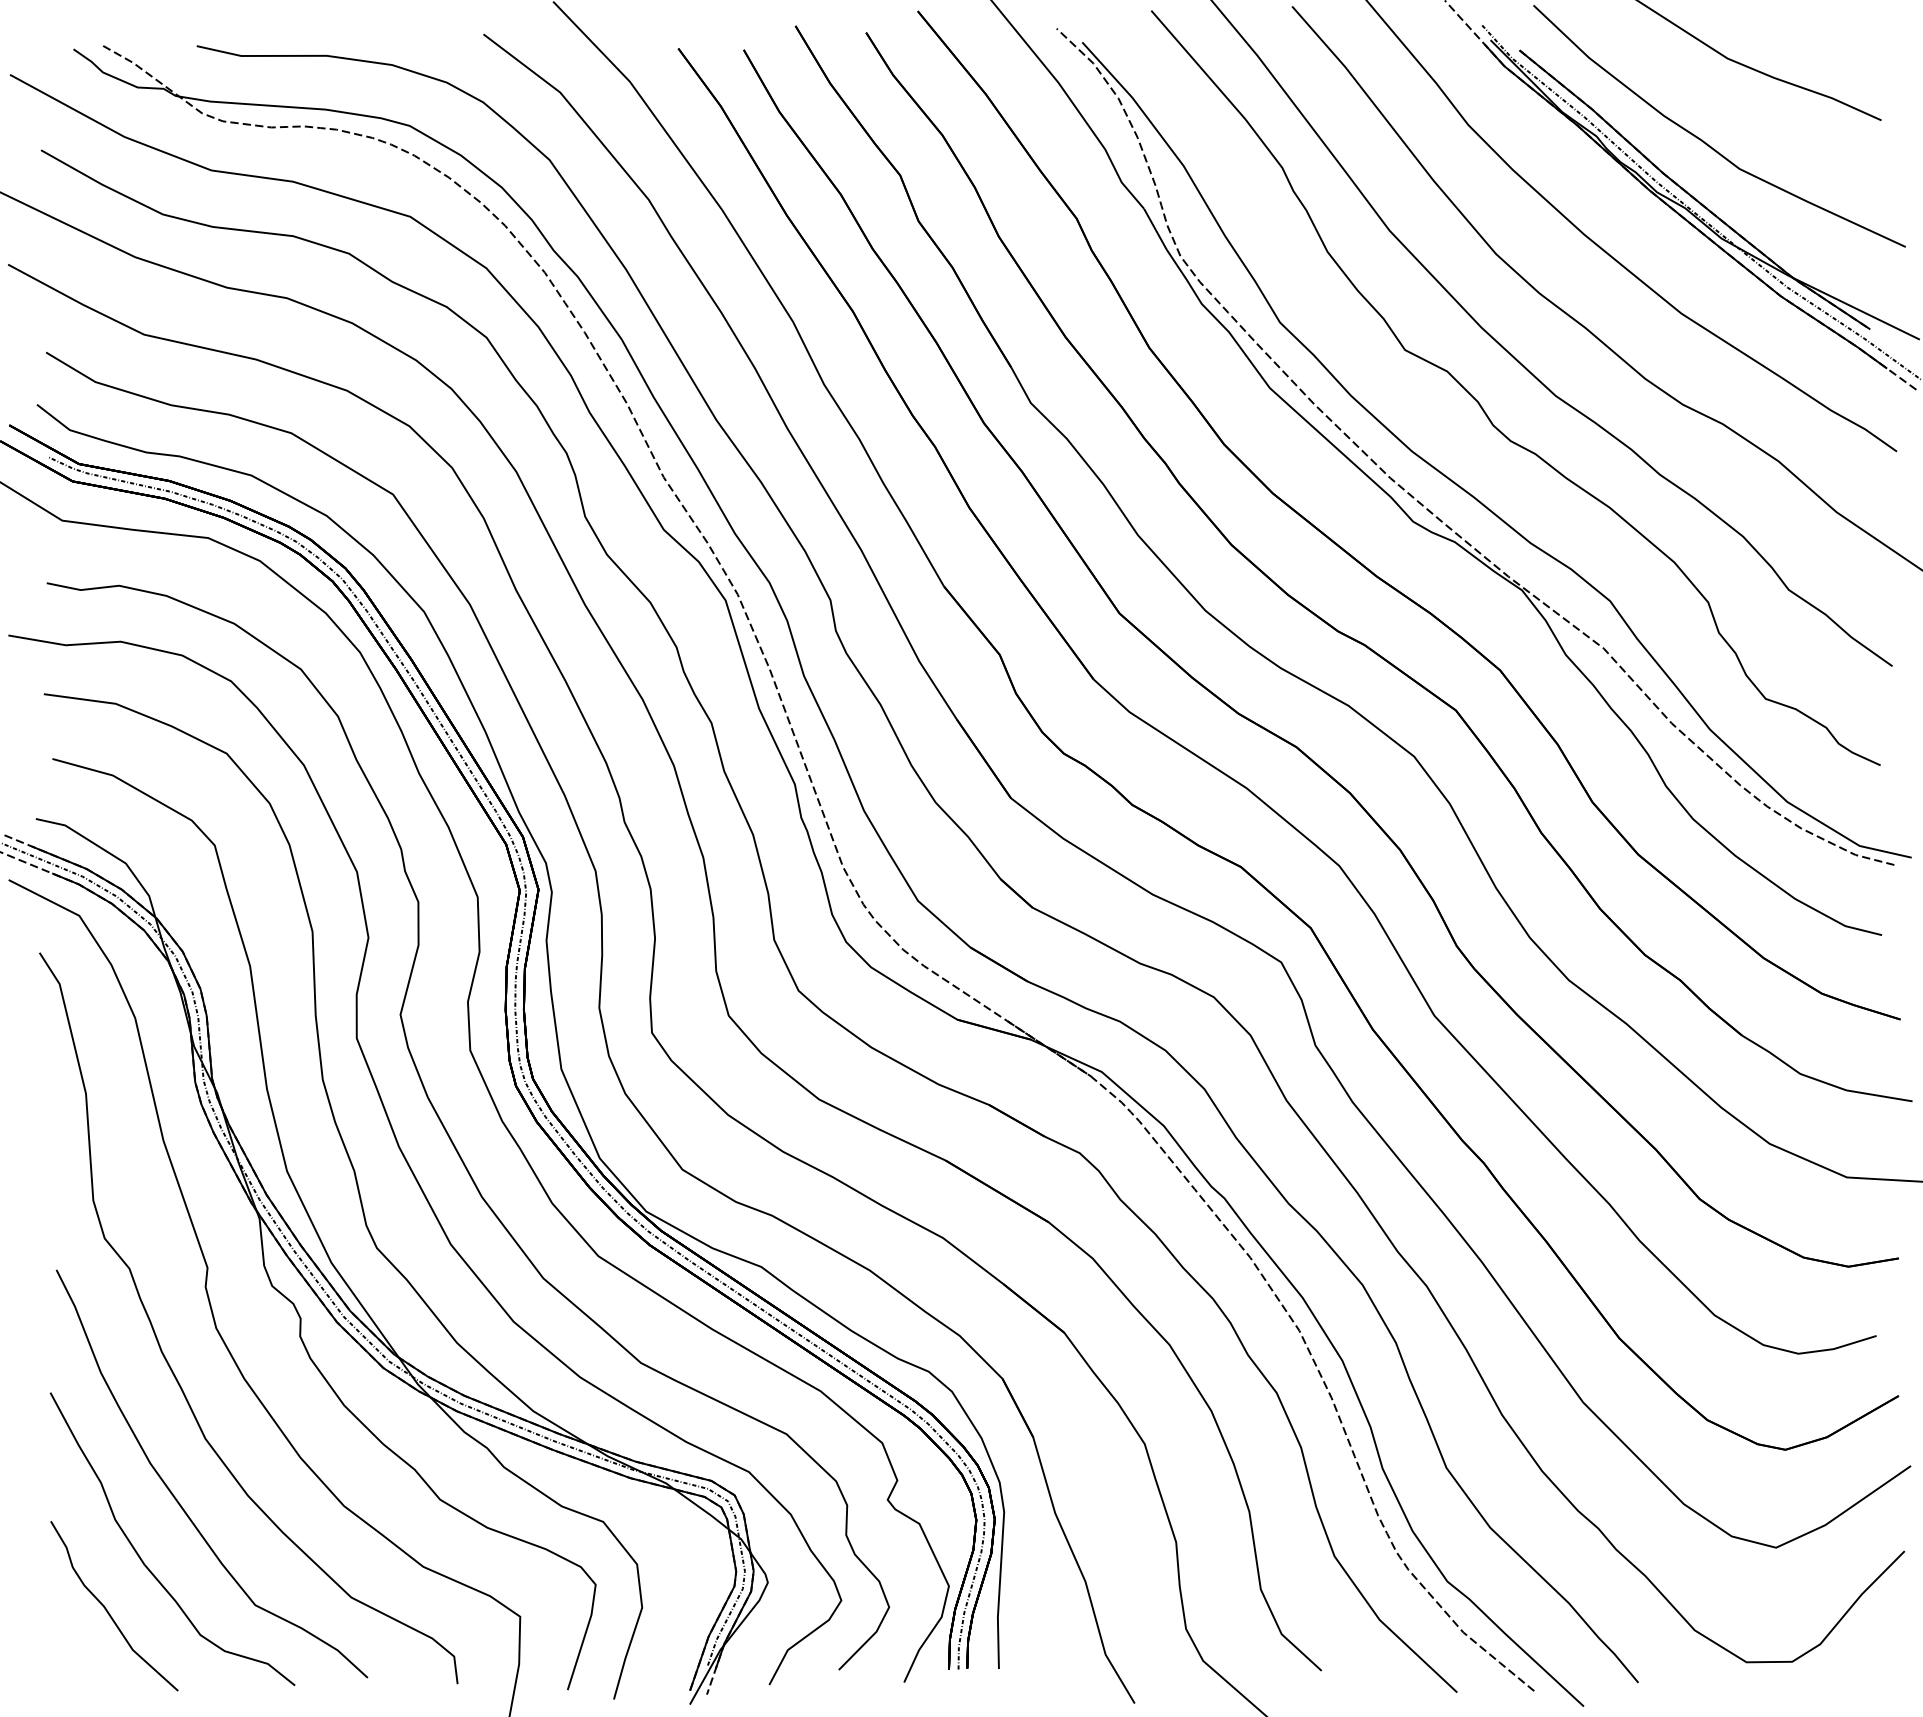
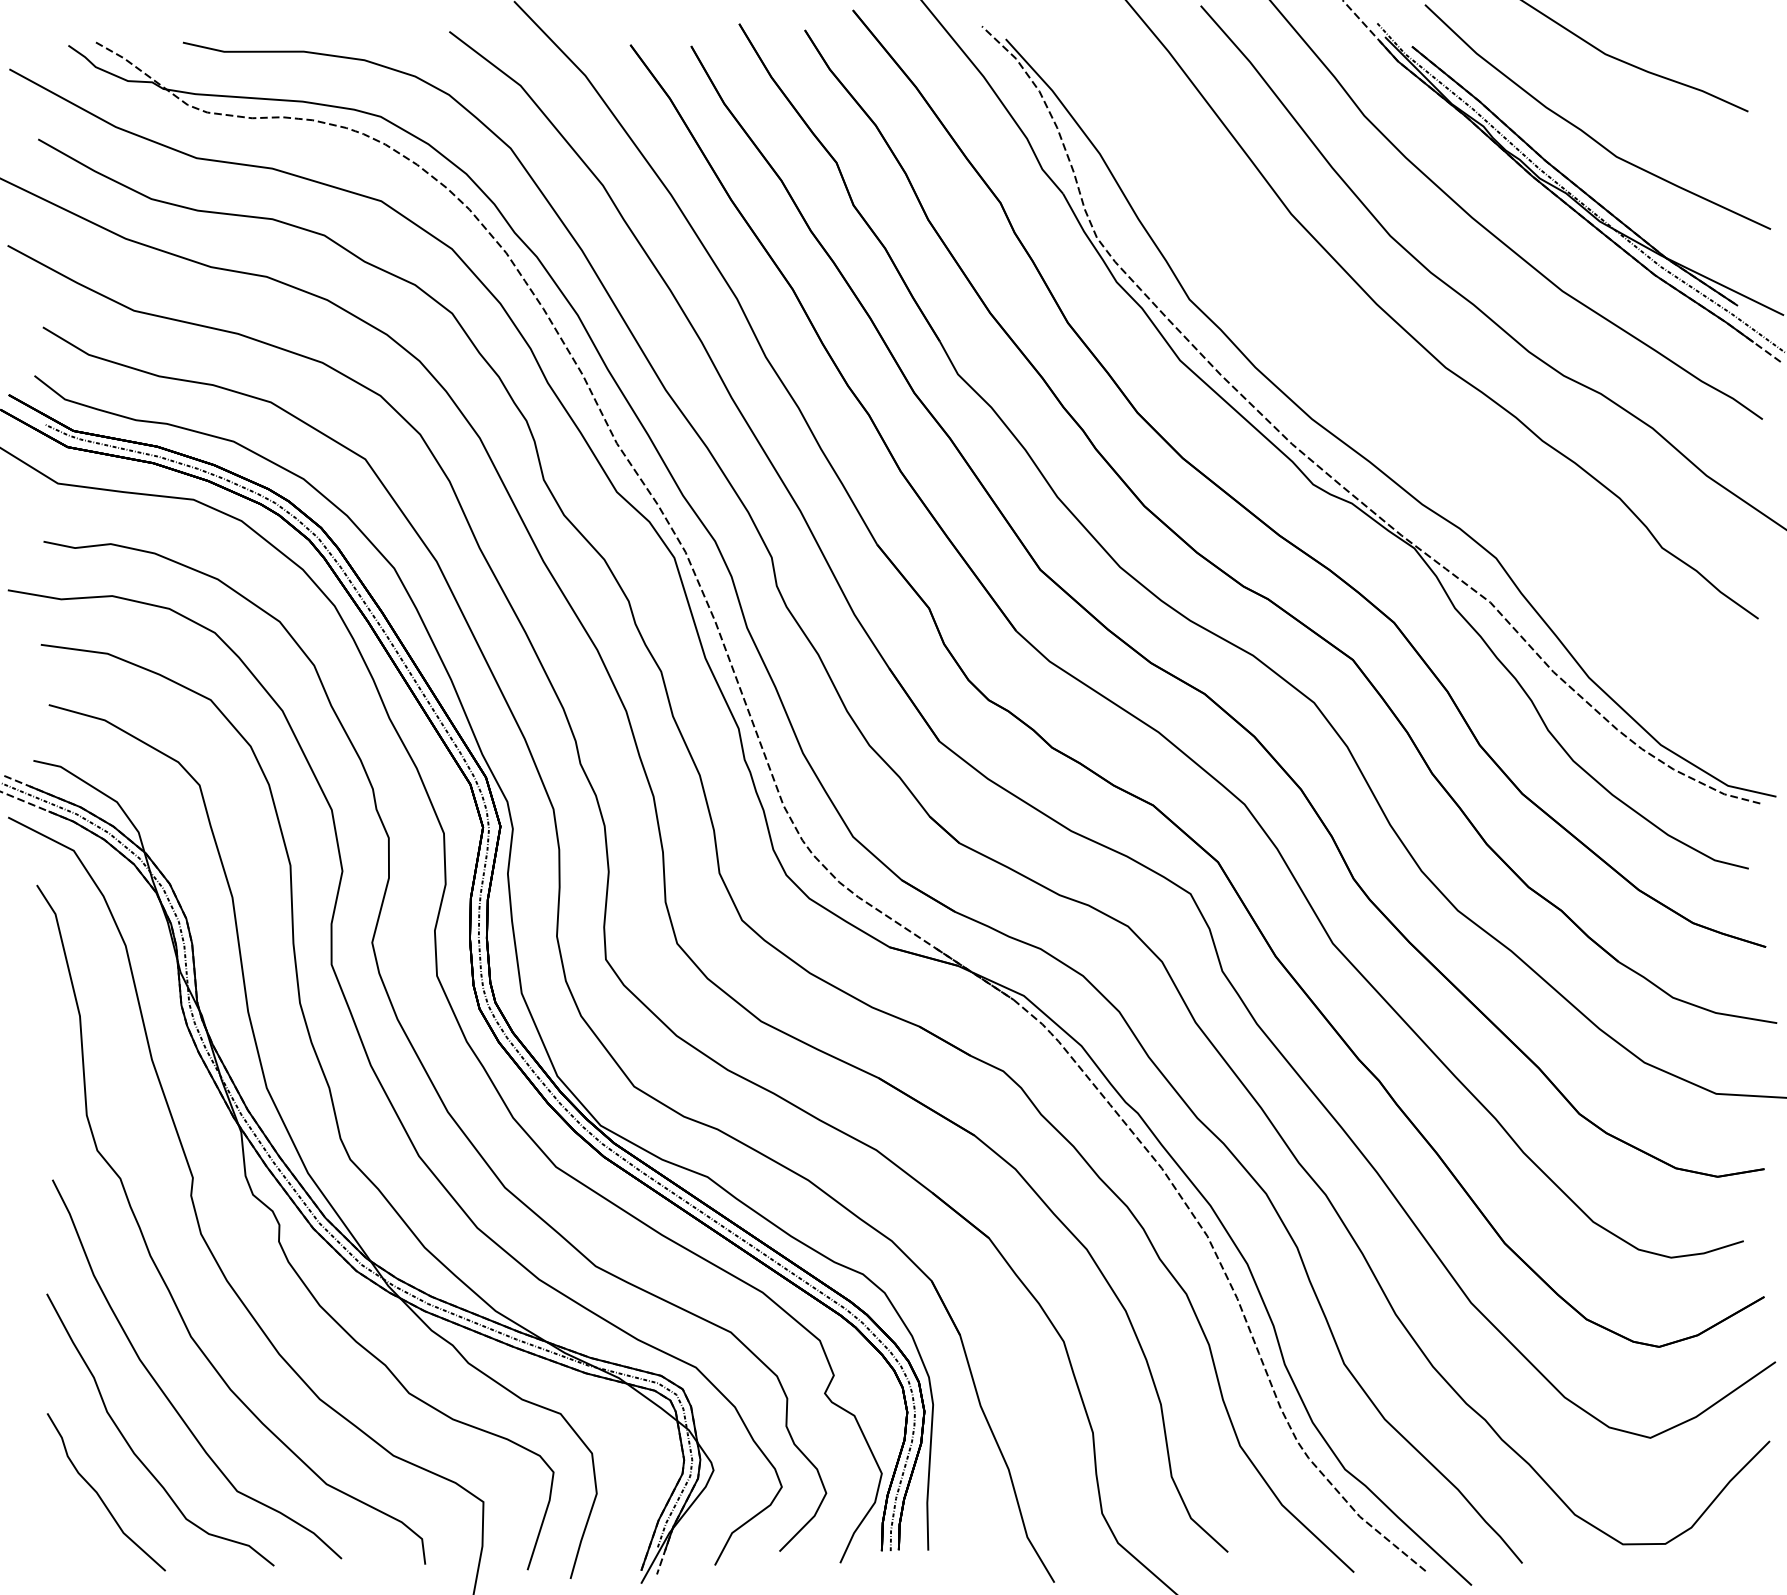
curve: (1484, 409) -> (1379, 380), removed

